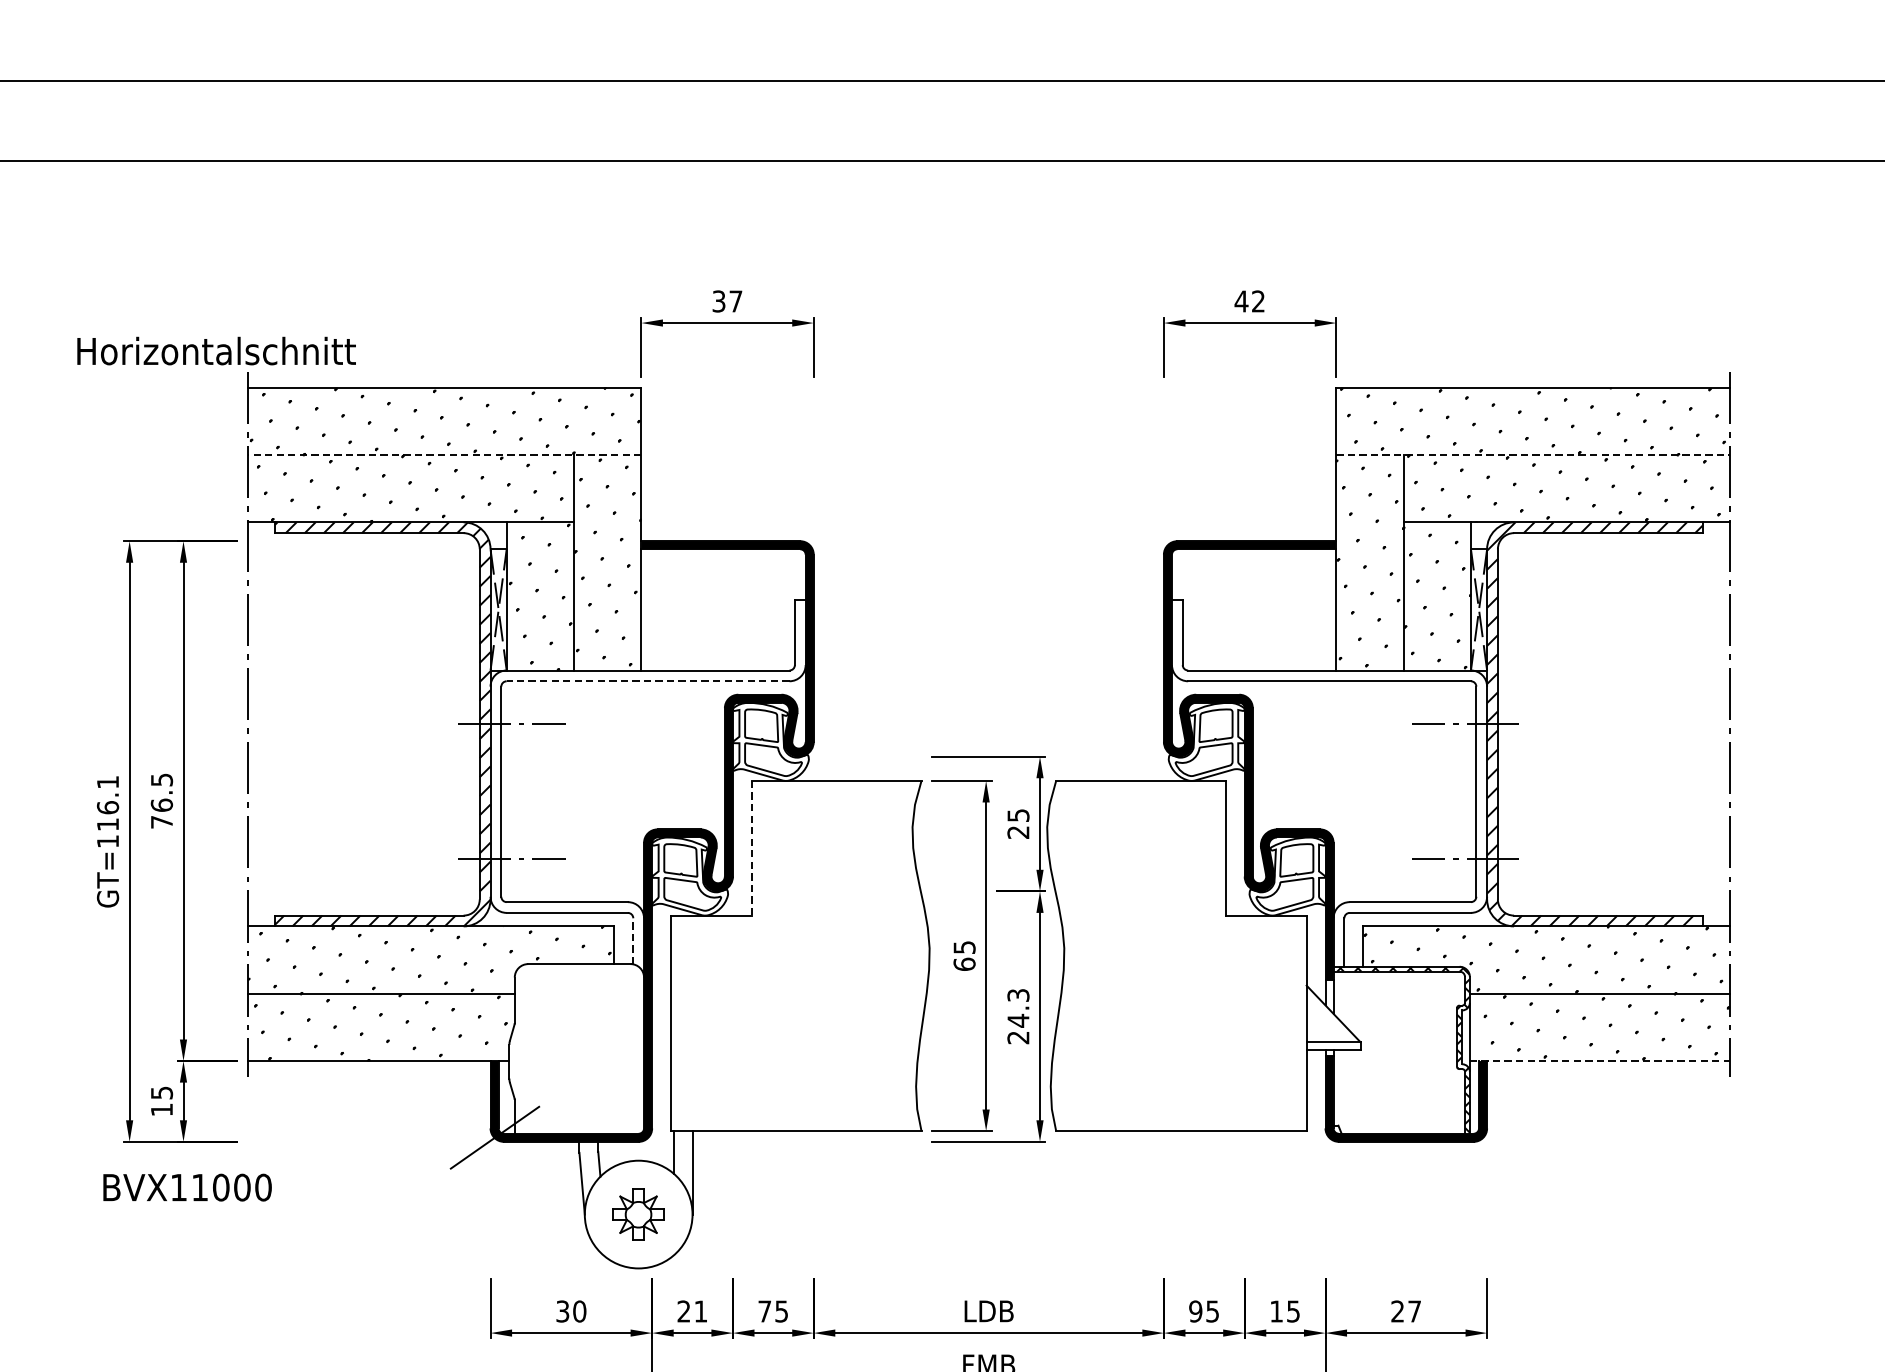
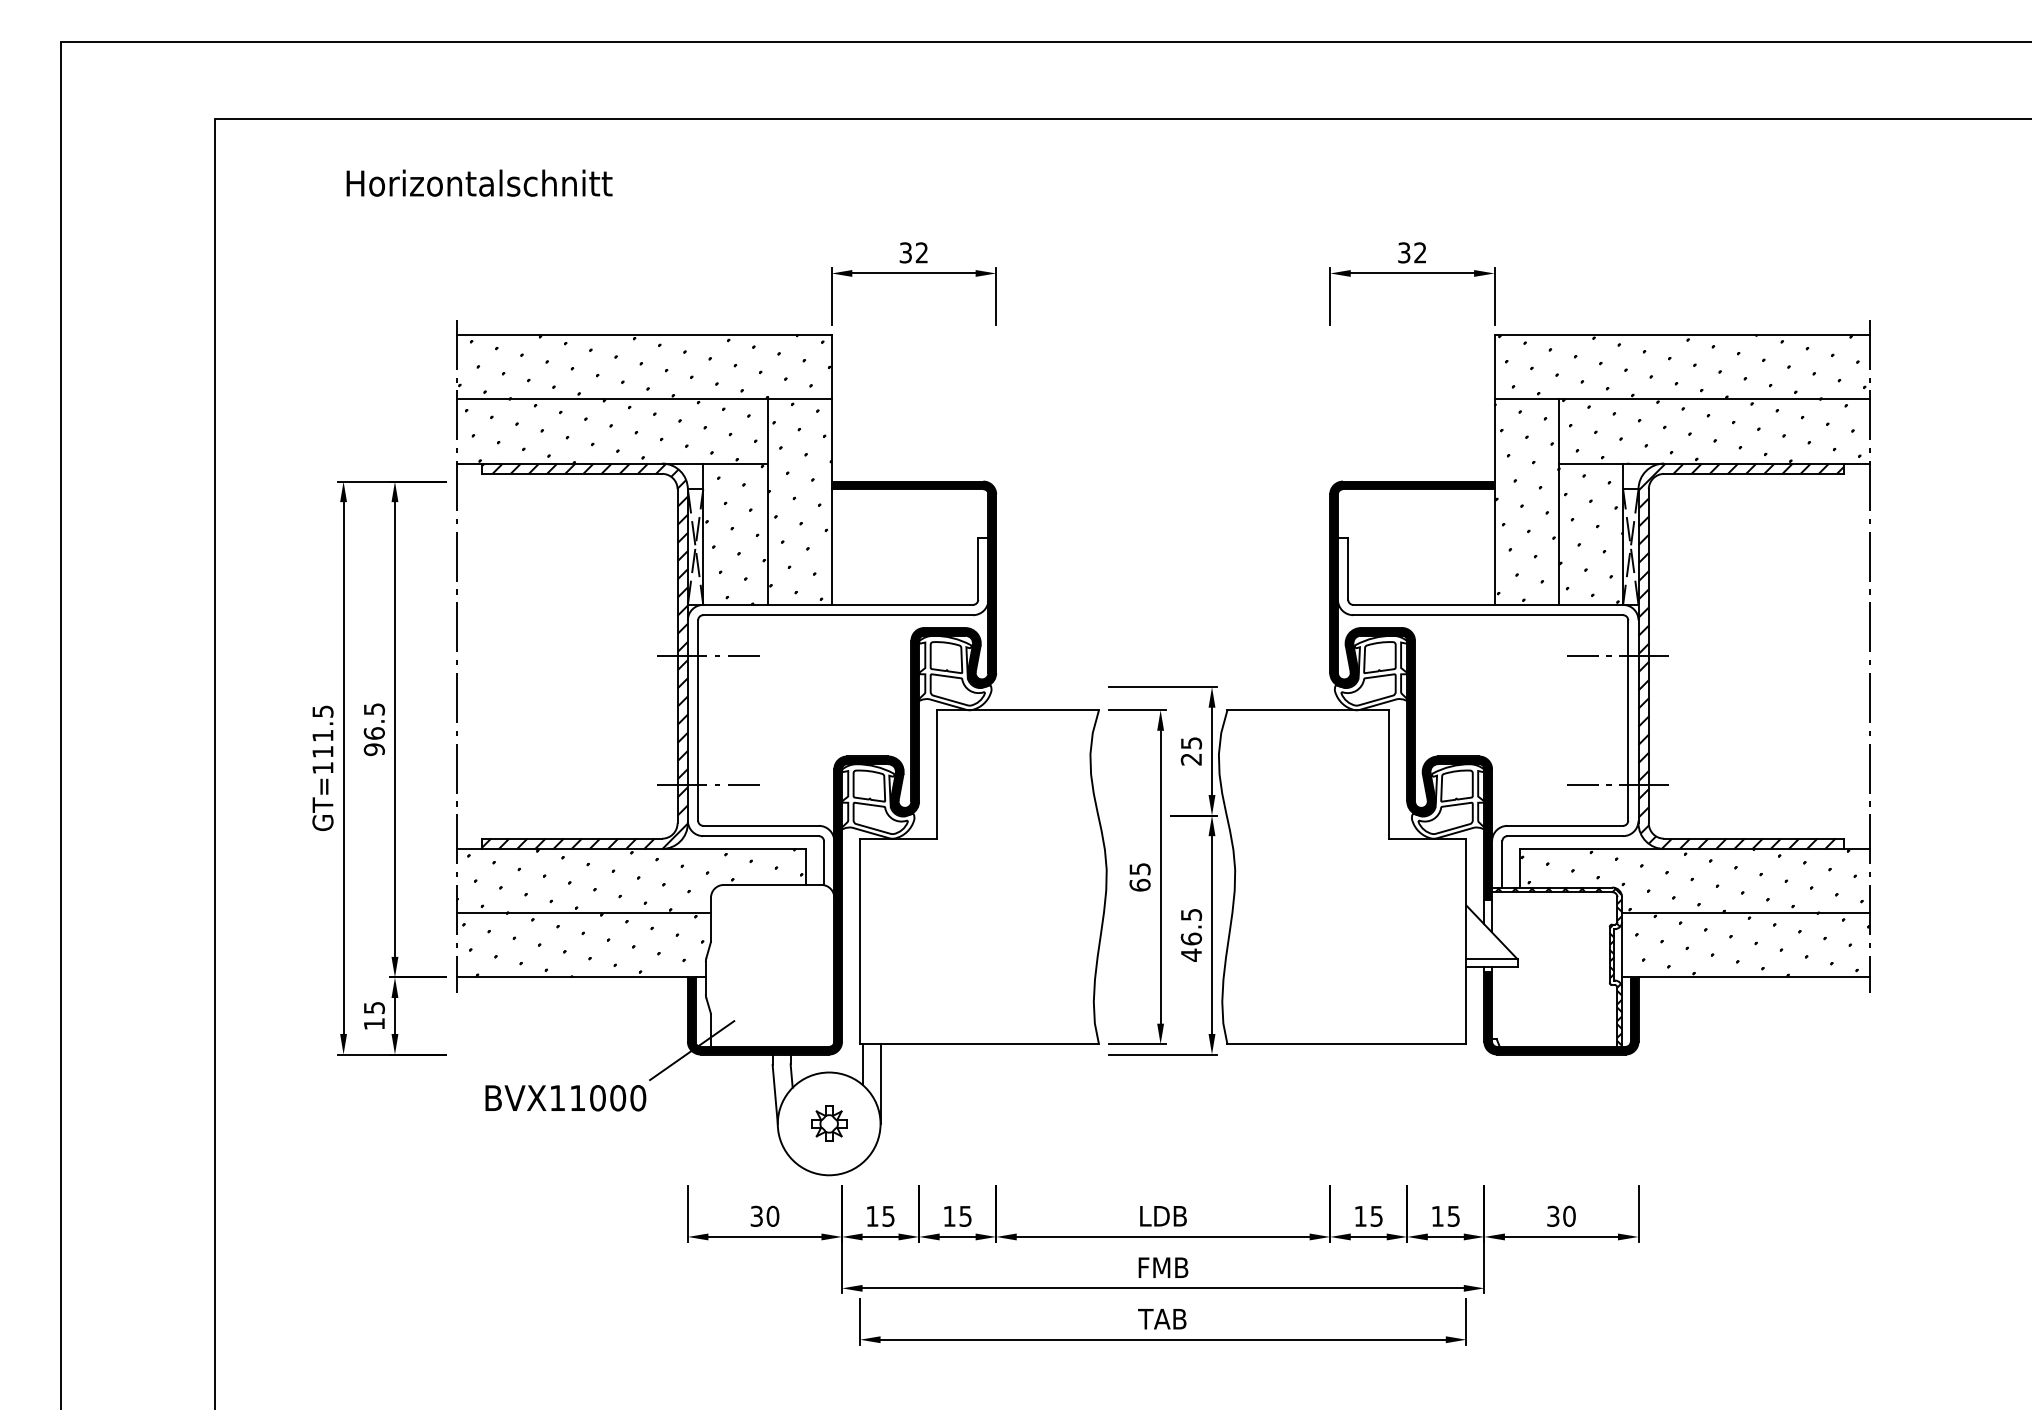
text: (735, 301) -> (921, 252), 37 -> 32
text: (1240, 301) -> (1403, 252), 42 -> 32
text: (216, 350) -> (479, 182), moved
line: (445, 455) -> (644, 399), dashed -> solid
line: (1533, 455) -> (1682, 399), dashed -> solid
line: (648, 681) -> (838, 615), dashed -> solid
text: (107, 794) -> (322, 723), GT=116.1 -> GT=111.5
text: (160, 822) -> (373, 749), 76.5 -> 96.5
line: (752, 848) -> (937, 774), dashed -> solid
line: (633, 941) -> (824, 863), dashed -> solid
text: (1018, 1016) -> (1191, 934), 24.3 -> 46.5
line: (1599, 1061) -> (1745, 977), dashed -> solid
text: (187, 1187) -> (565, 1098), moved
part: (639, 1214) -> (829, 1123), size x0.71
text: (692, 1310) -> (880, 1215), 21 -> 15
text: (1195, 1310) -> (1360, 1215), 95 -> 15
text: (1406, 1310) -> (1561, 1215), 27 -> 30
text: (764, 1311) -> (949, 1216), 75 -> 15

